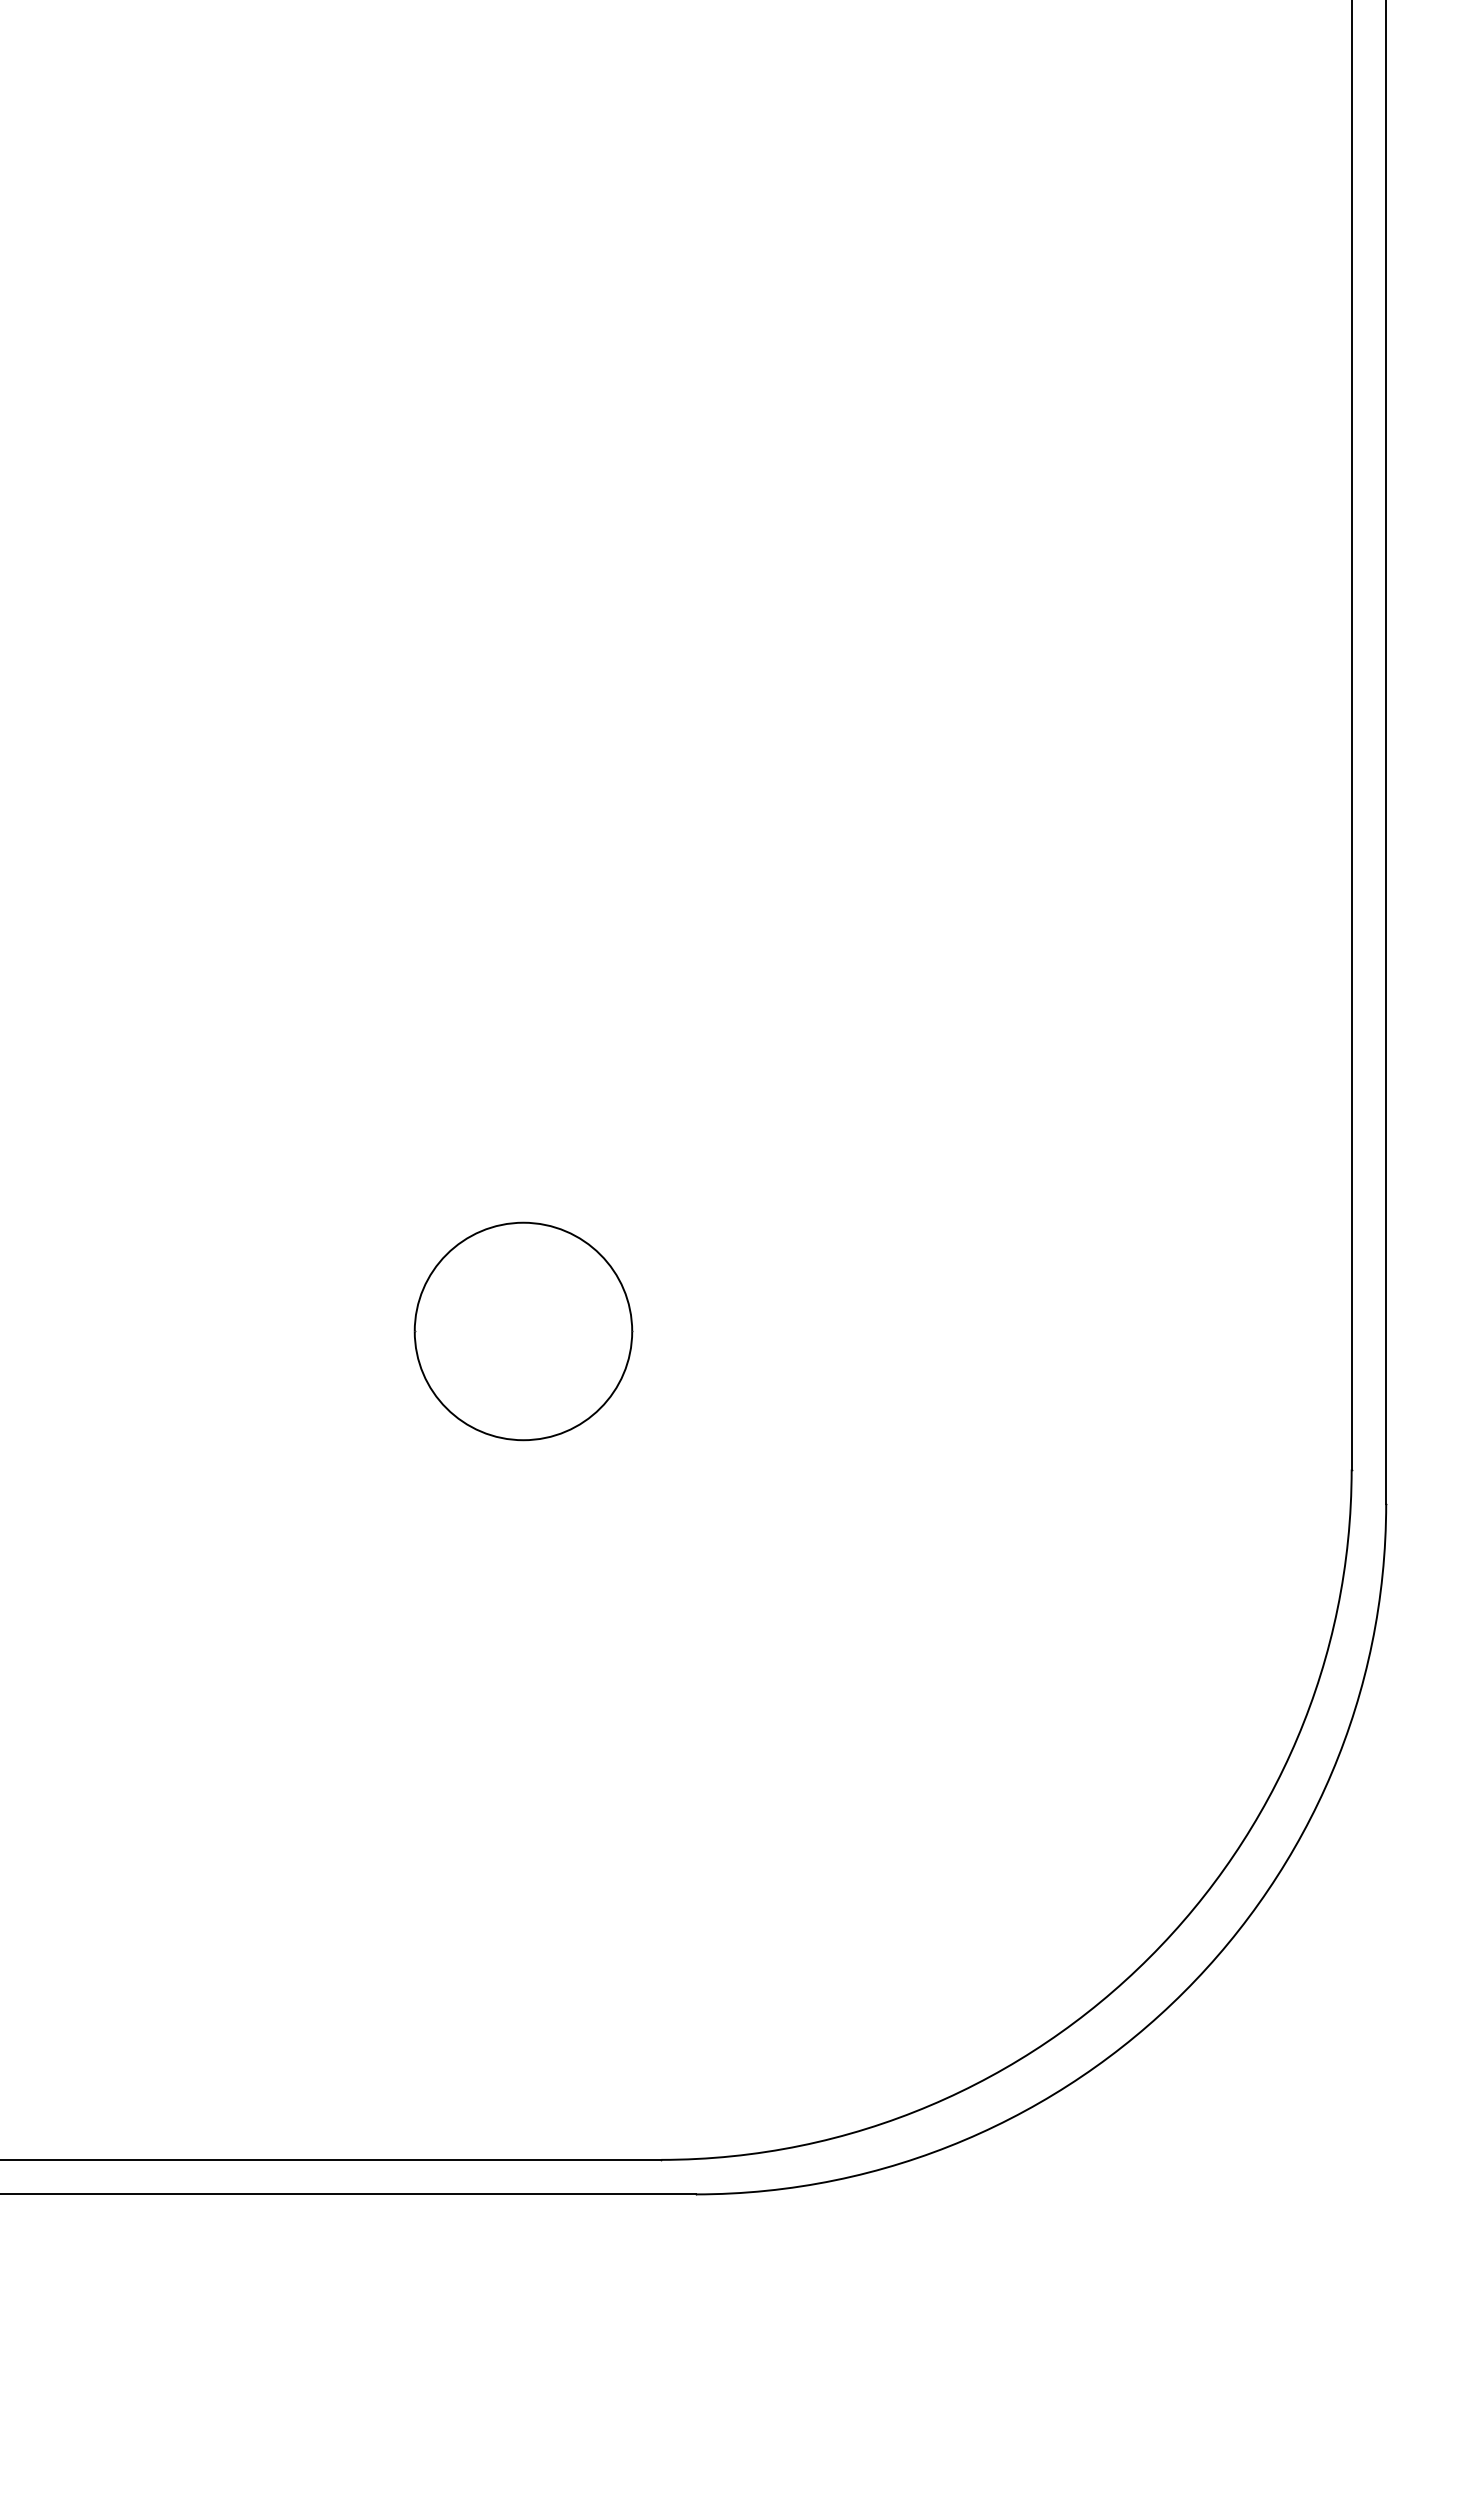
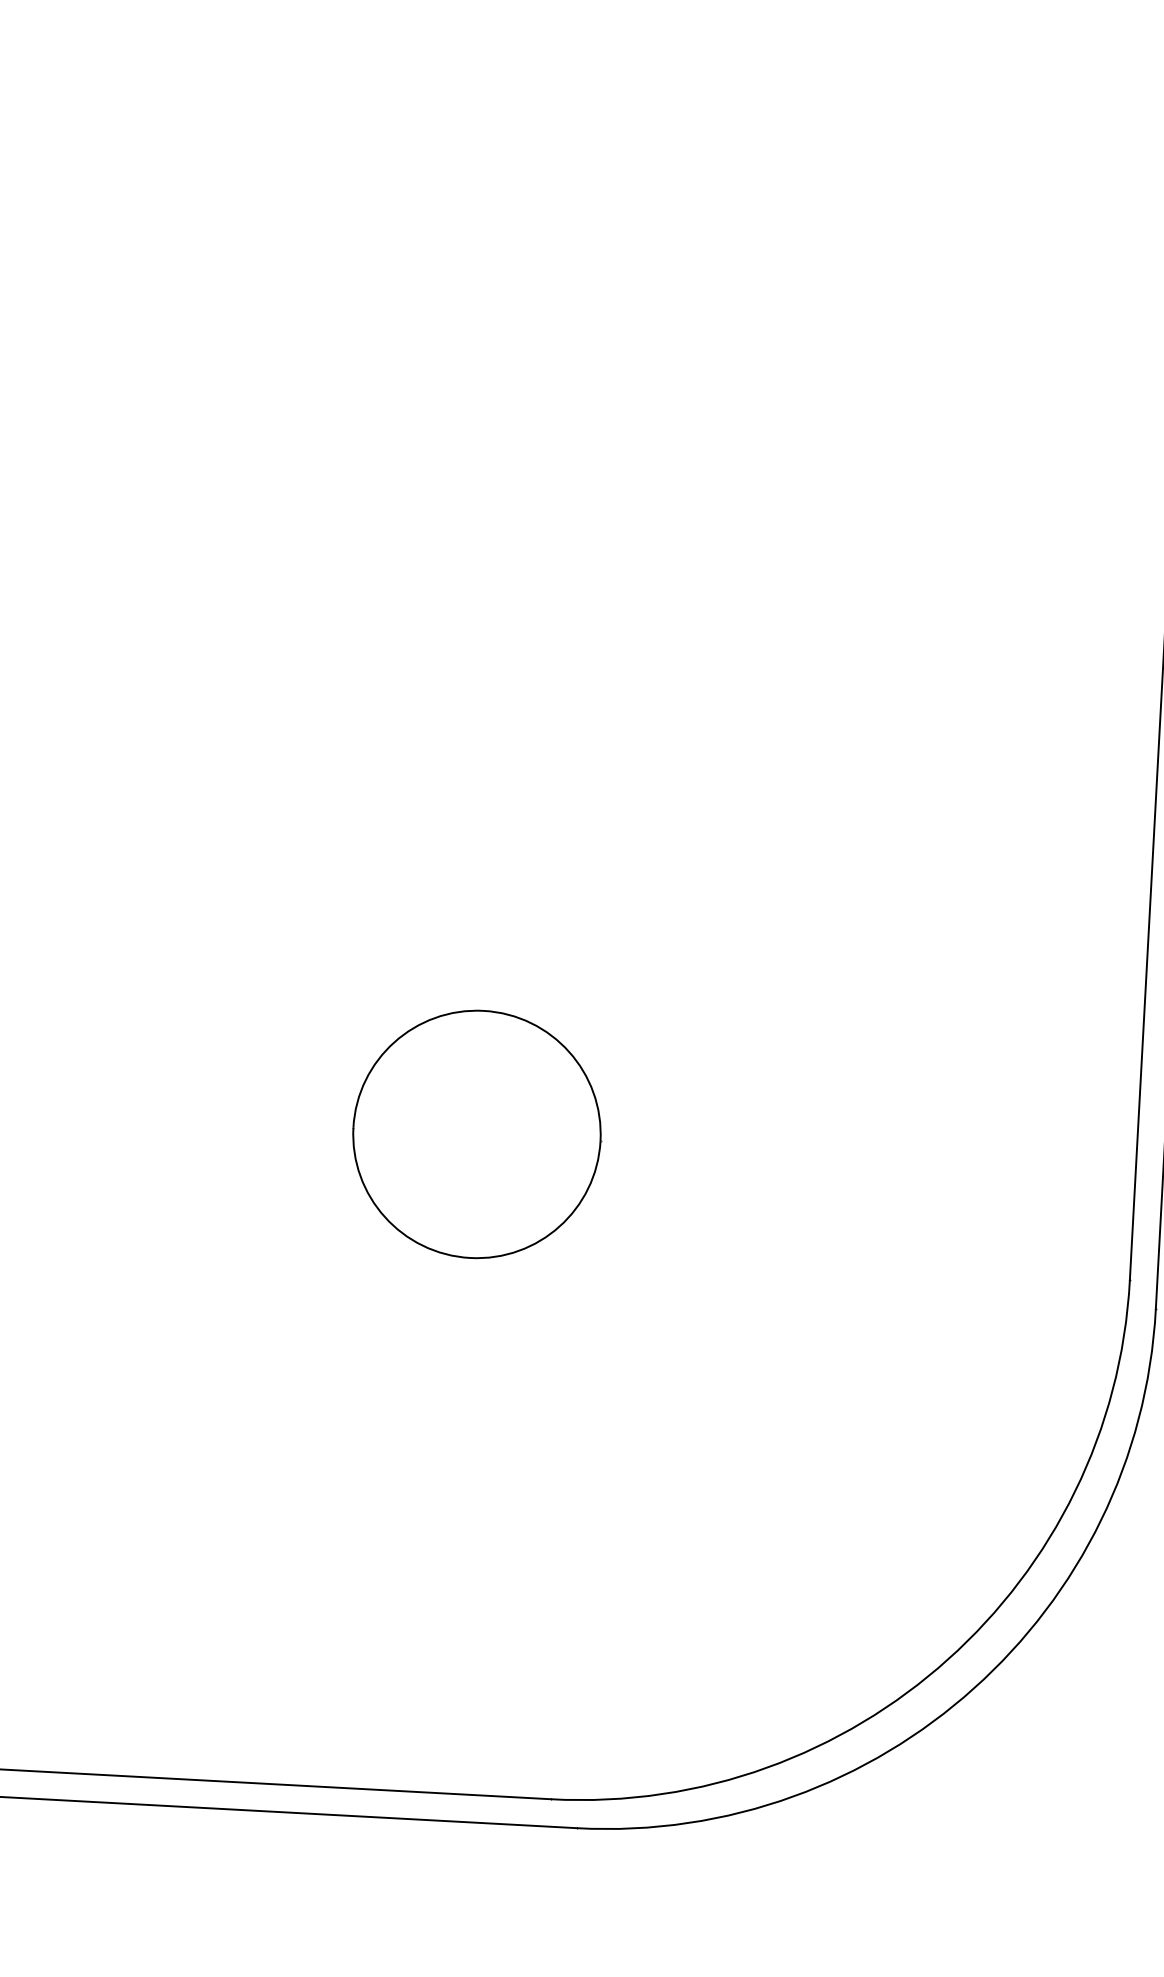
part: (523, 1331) -> (477, 1134), size x1.43

